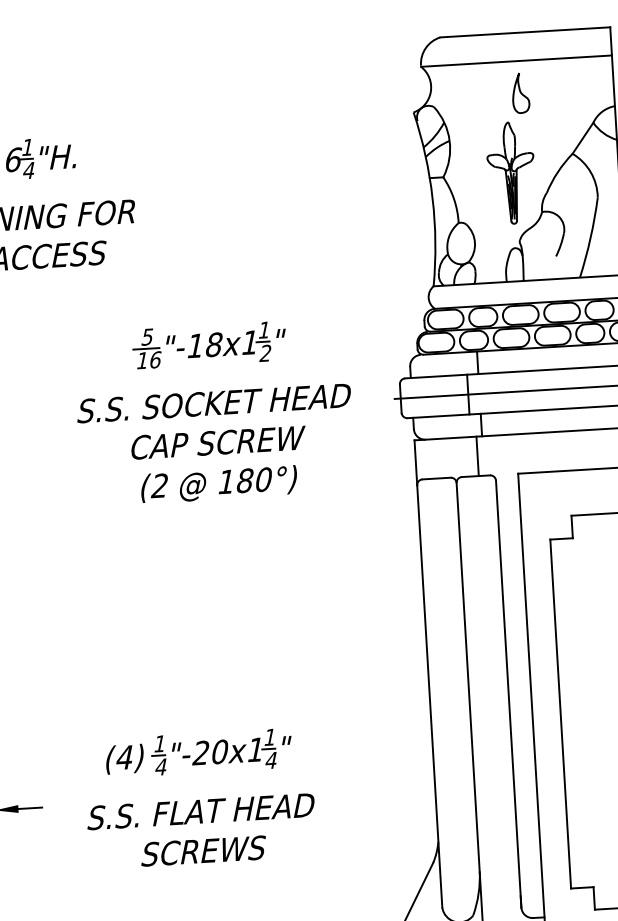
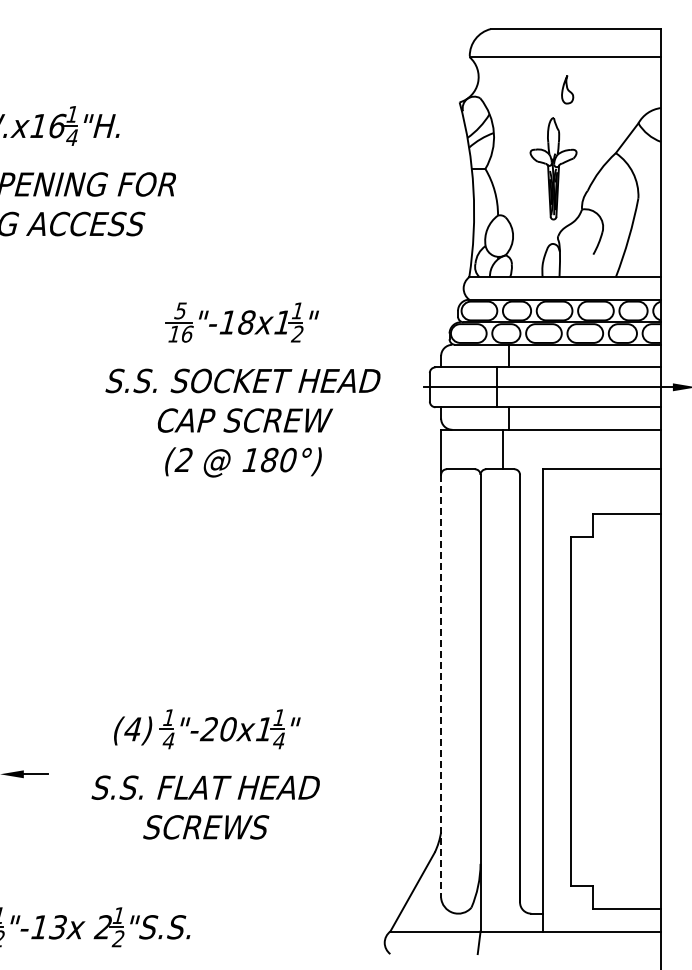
part: (520, 93) -> (567, 89), size x0.7
line: (430, 696) -> (441, 686), solid -> dashed

